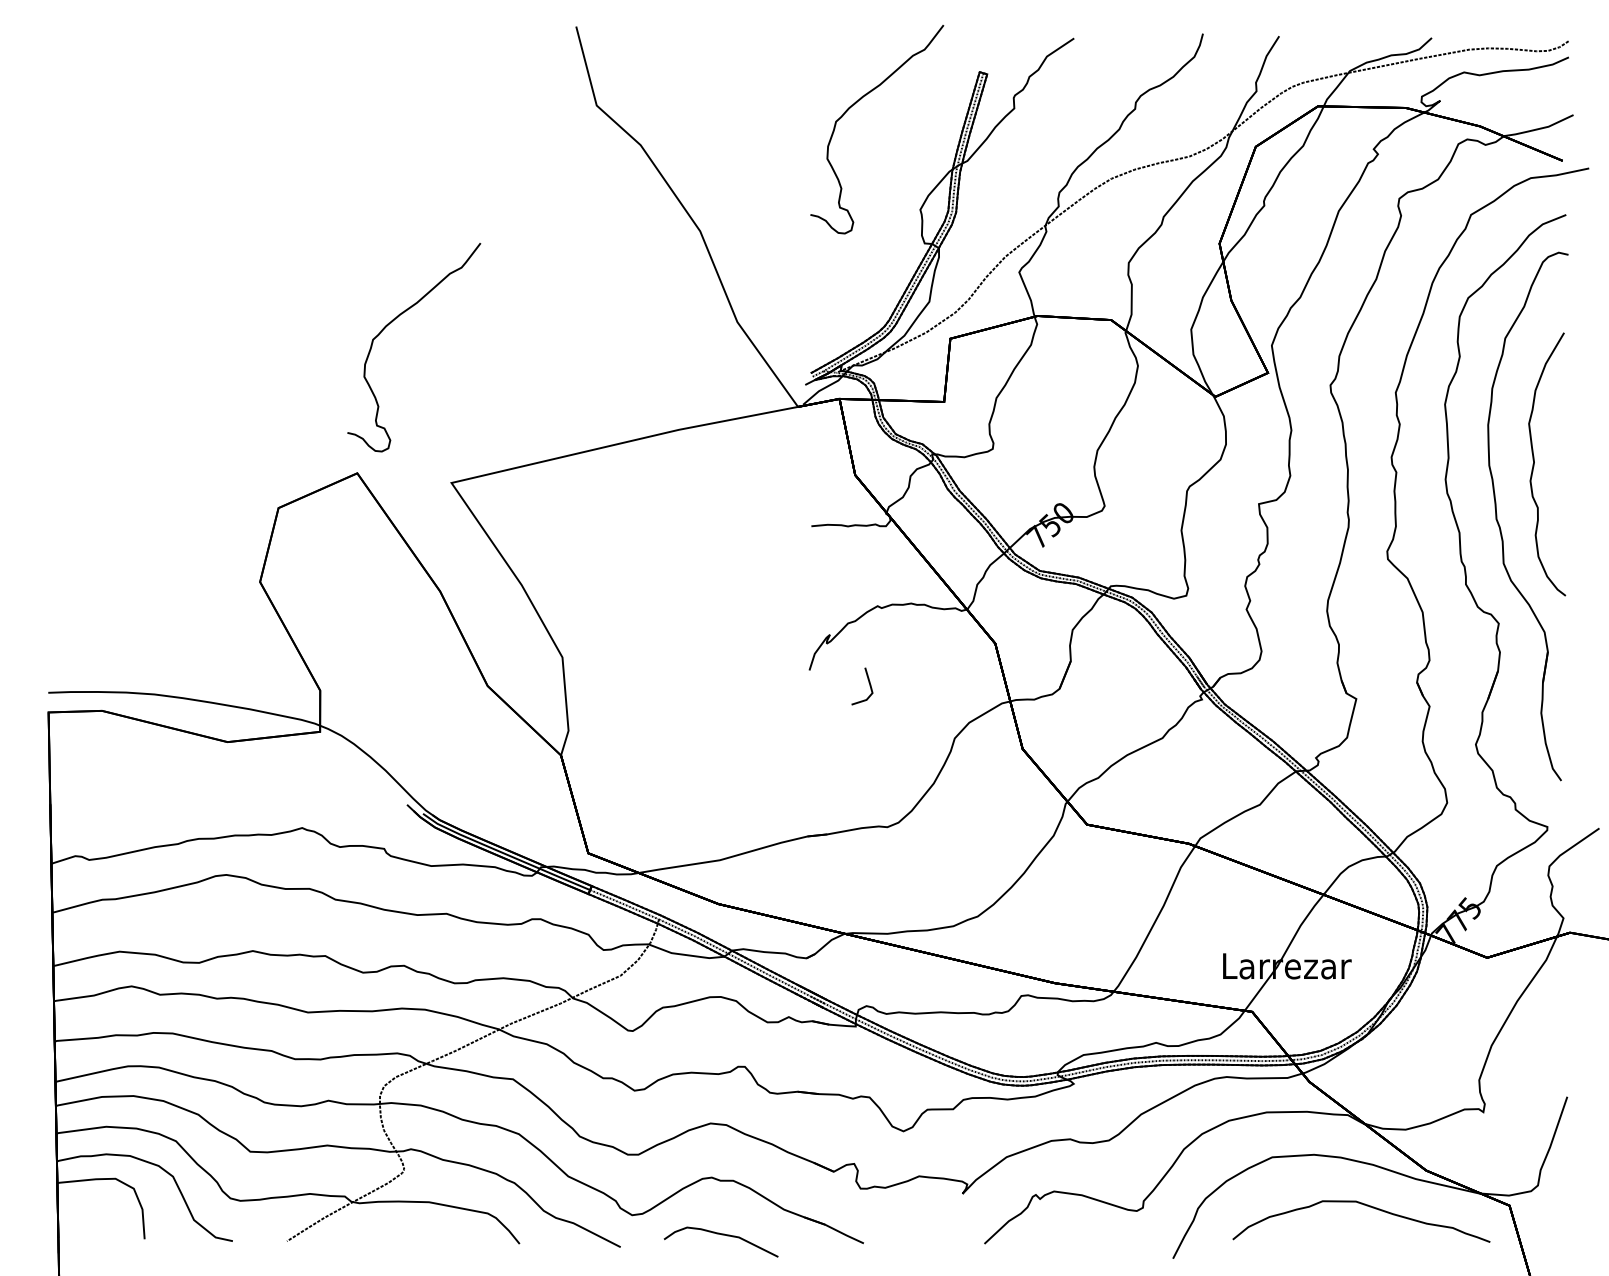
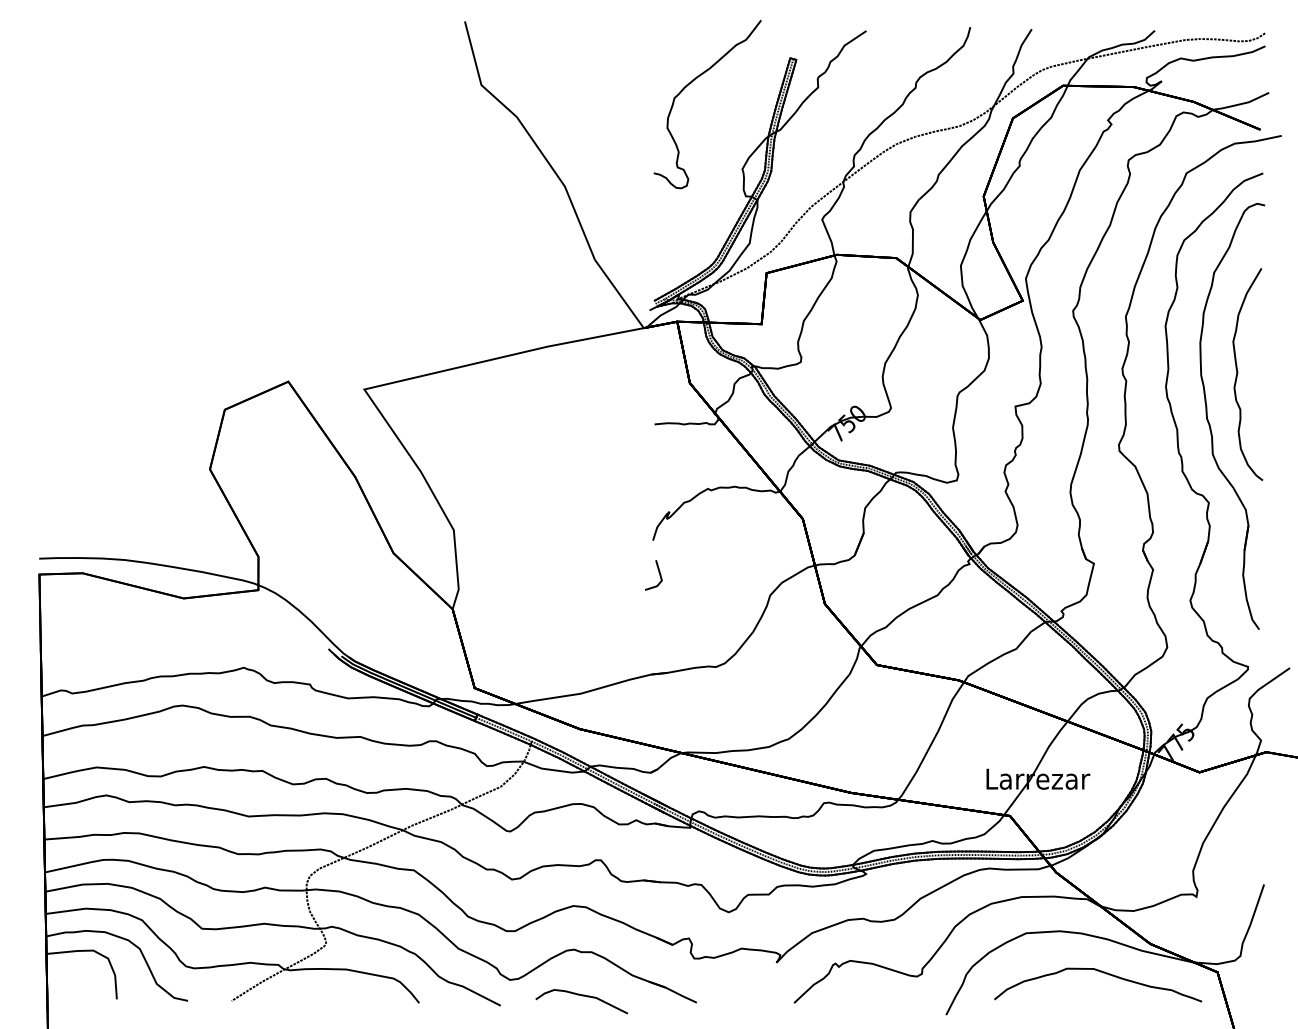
curve: (391, 323) -> (315, 260), removed
part: (869, 686) -> (659, 575), moved

